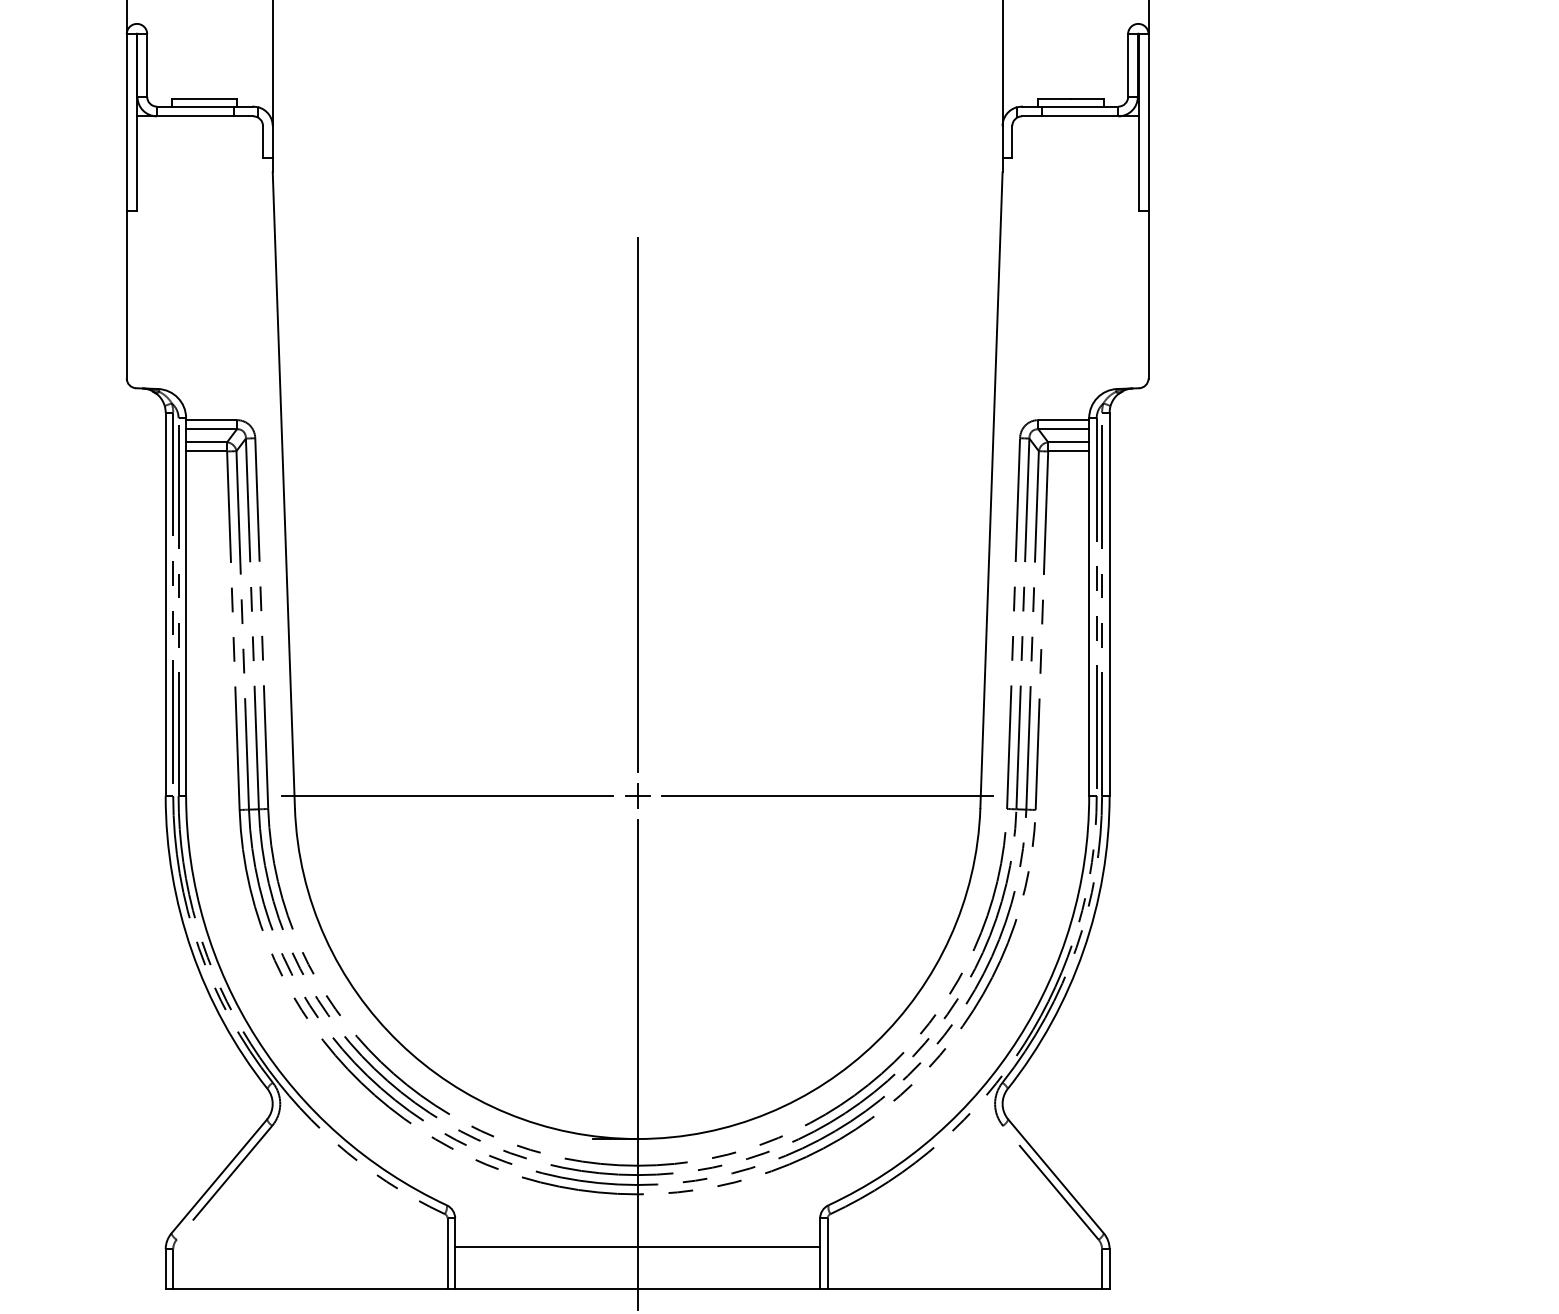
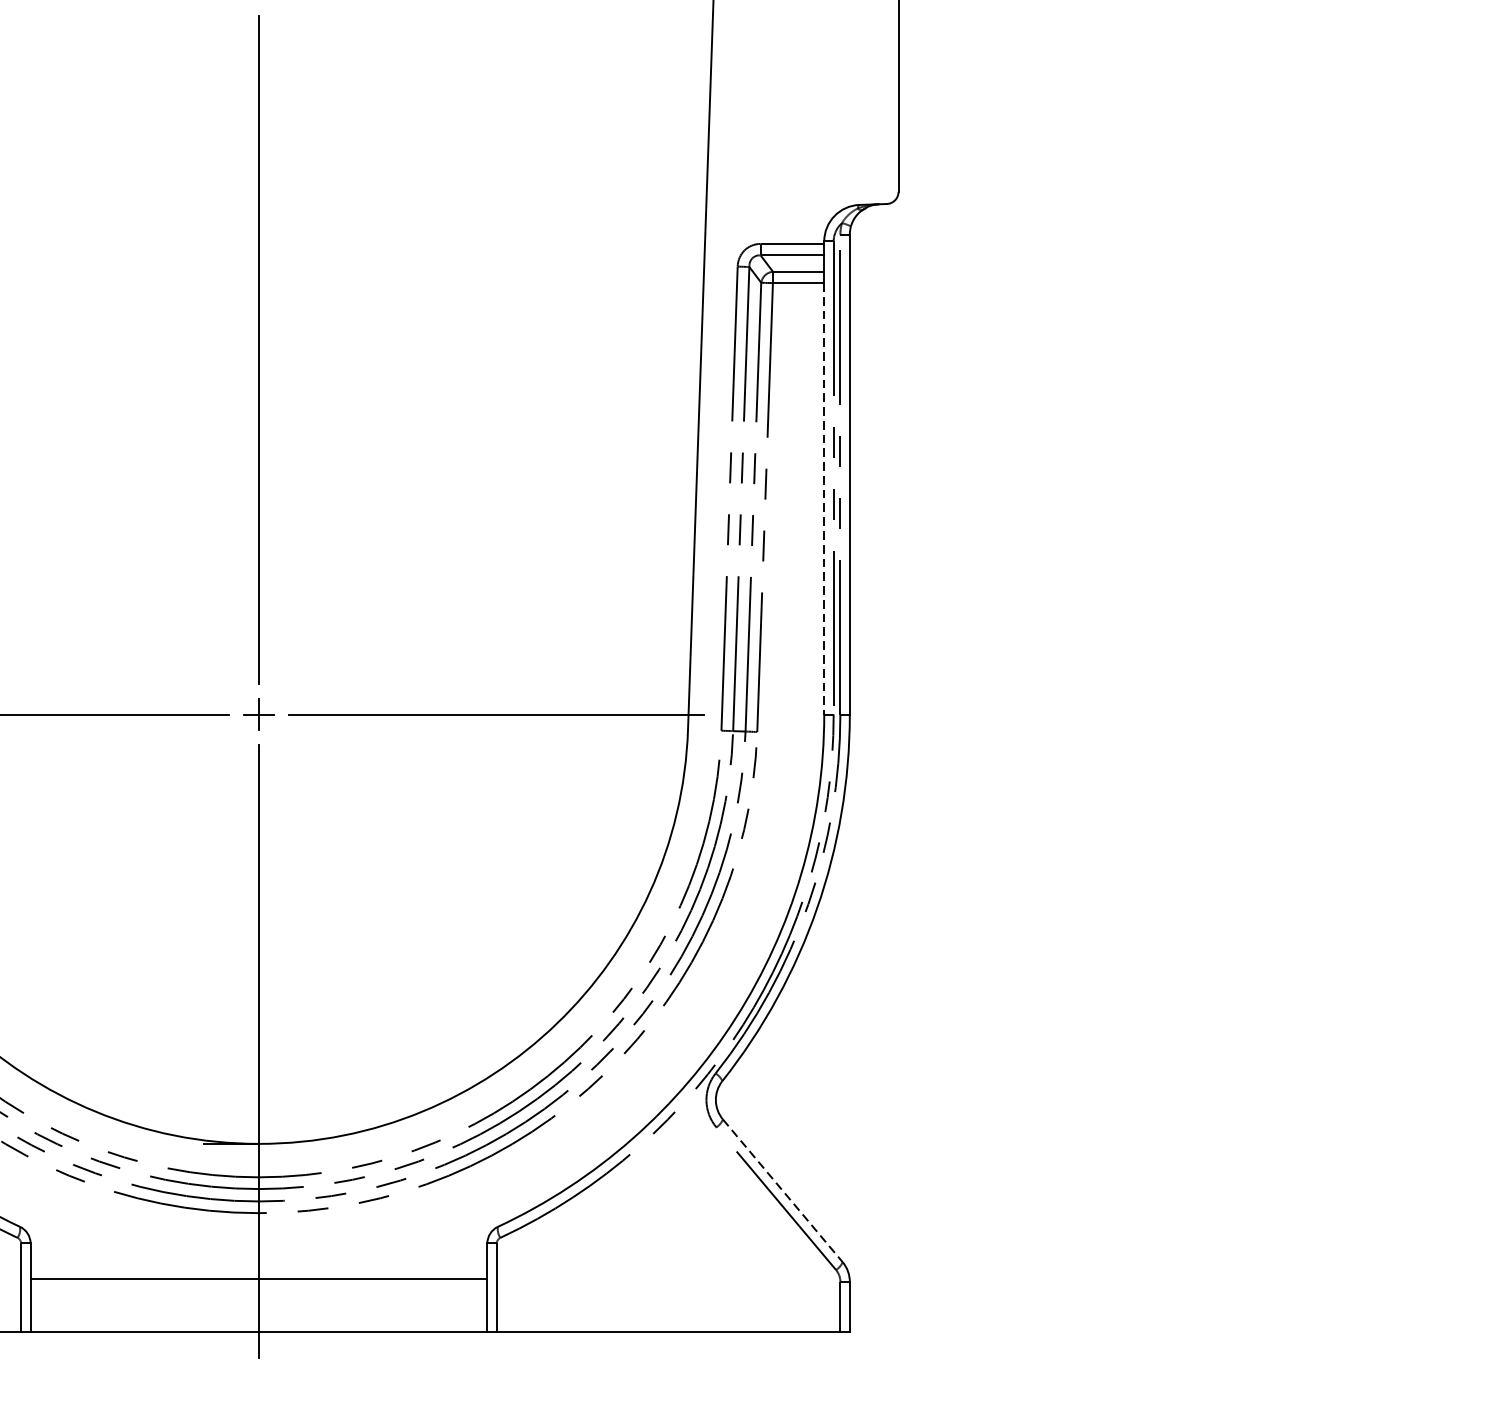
line: (1089, 624) -> (824, 499), solid -> dashed
line: (1056, 1176) -> (783, 1190), solid -> dashed

